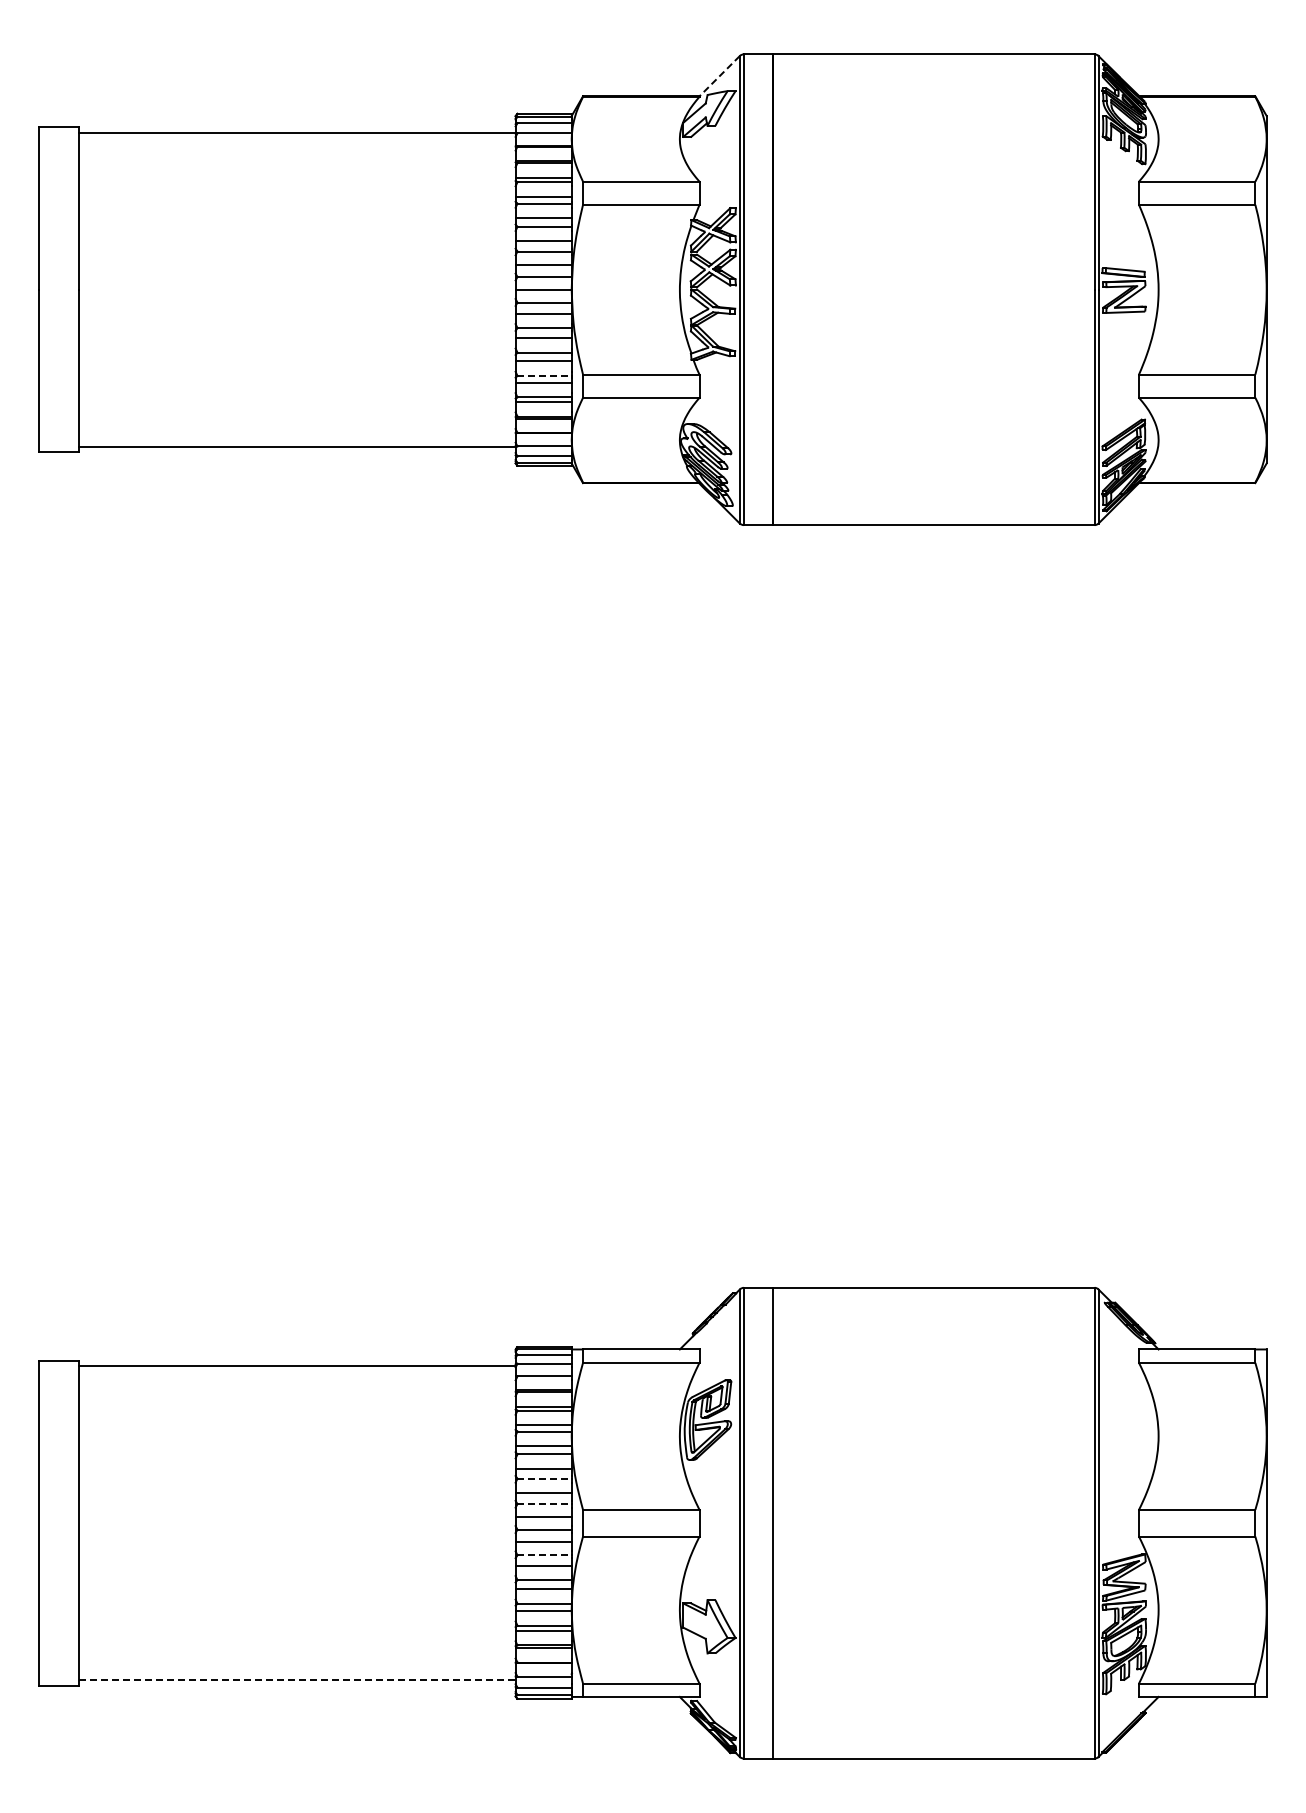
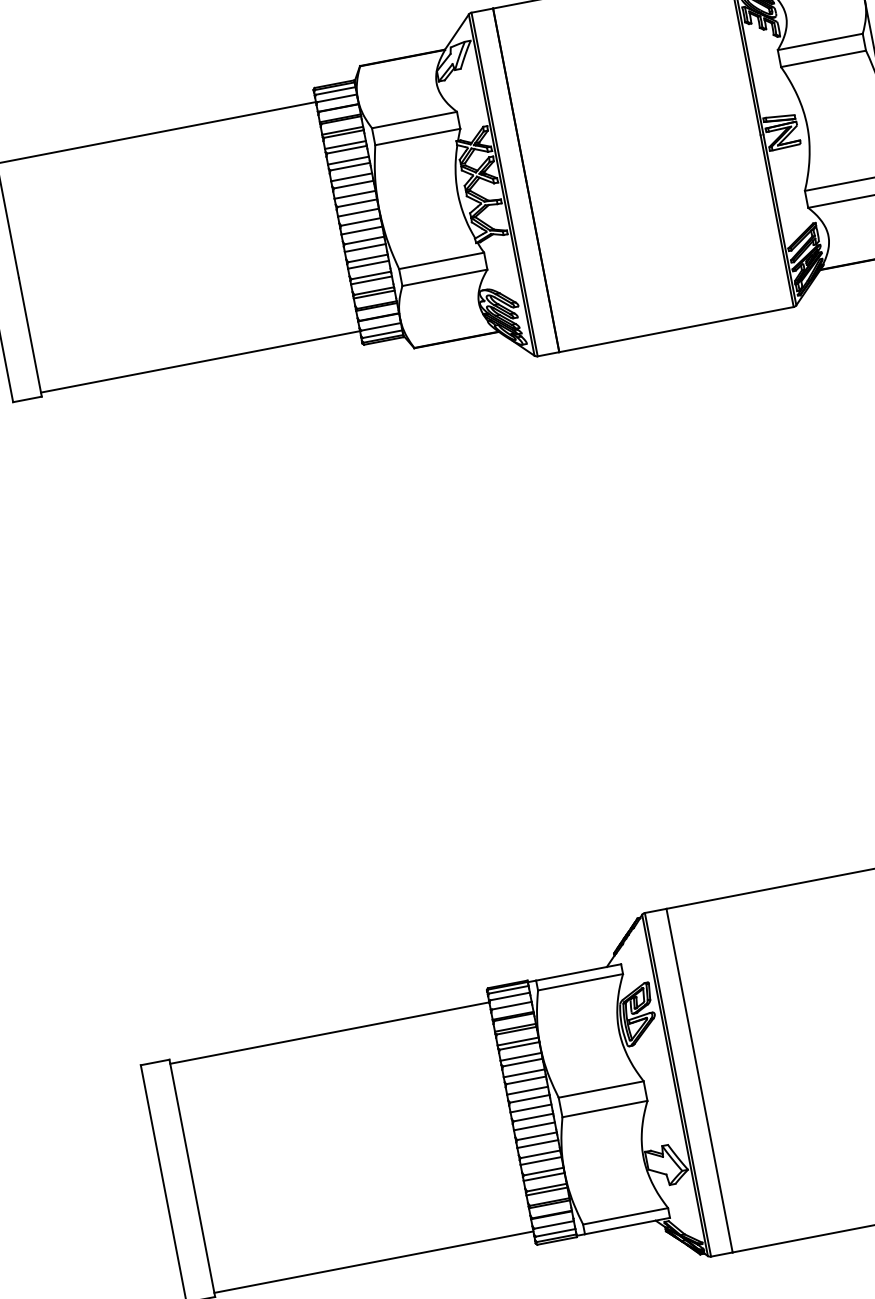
line: (719, 76) -> (456, 32), dashed -> solid
line: (545, 375) -> (371, 275), dashed -> solid
line: (545, 1478) -> (526, 1080), dashed -> solid
line: (545, 1504) -> (530, 1099), dashed -> solid
line: (545, 1555) -> (537, 1136), dashed -> solid
line: (297, 1680) -> (374, 1262), dashed -> solid

